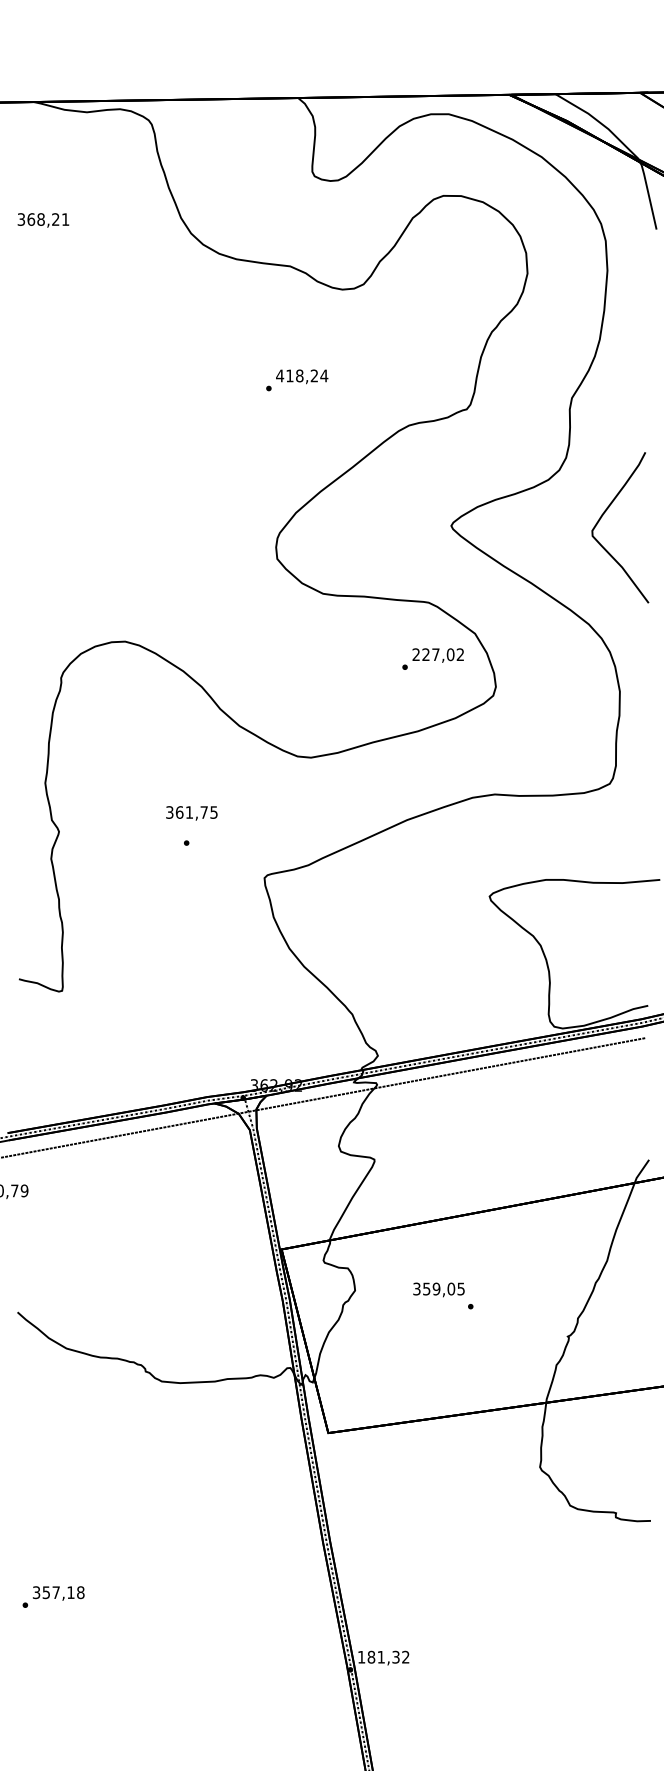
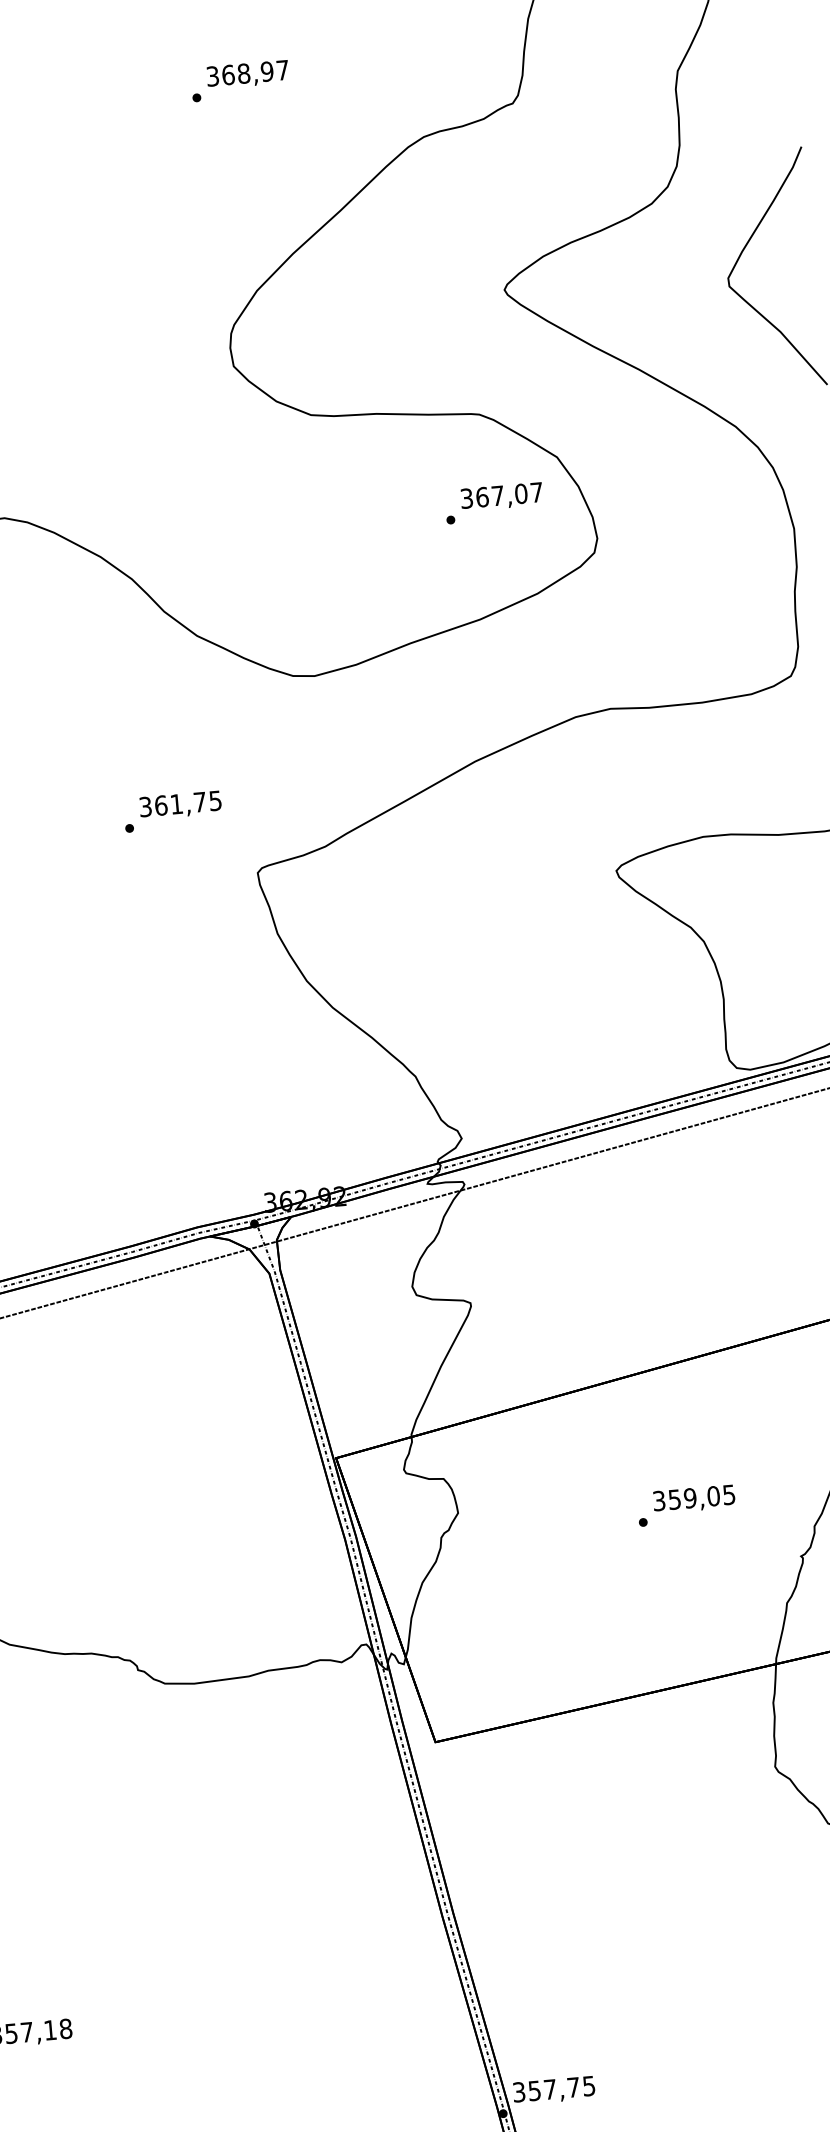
text: (302, 375) -> (248, 72), 418,24 -> 368,97
text: (437, 654) -> (500, 495), 227,02 -> 367,07
text: (191, 813) -> (180, 805), moved
text: (438, 1289) -> (693, 1498), moved
text: (383, 1656) -> (553, 2088), 181,32 -> 357,75

